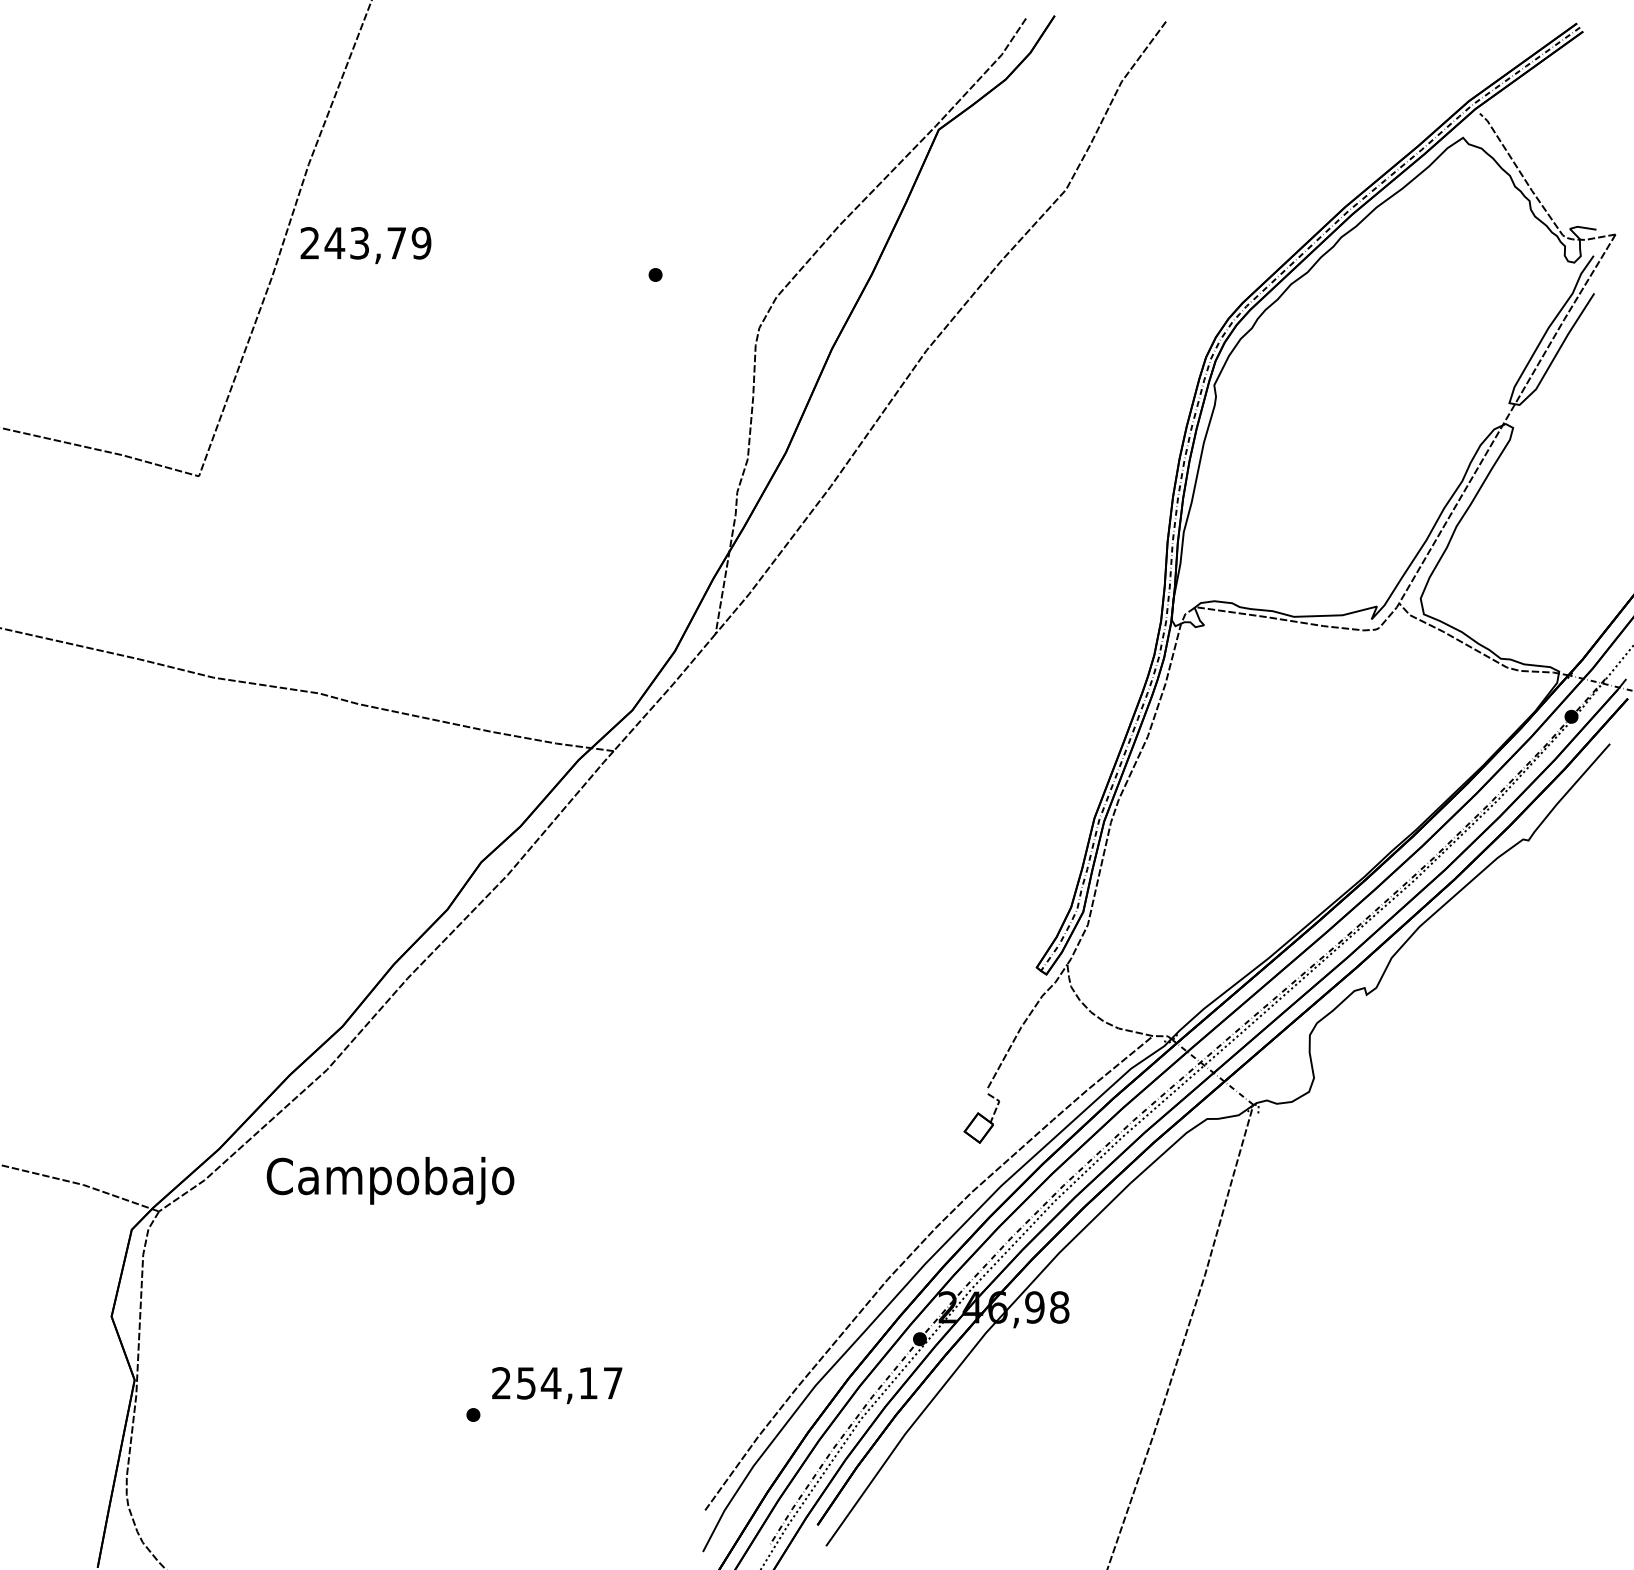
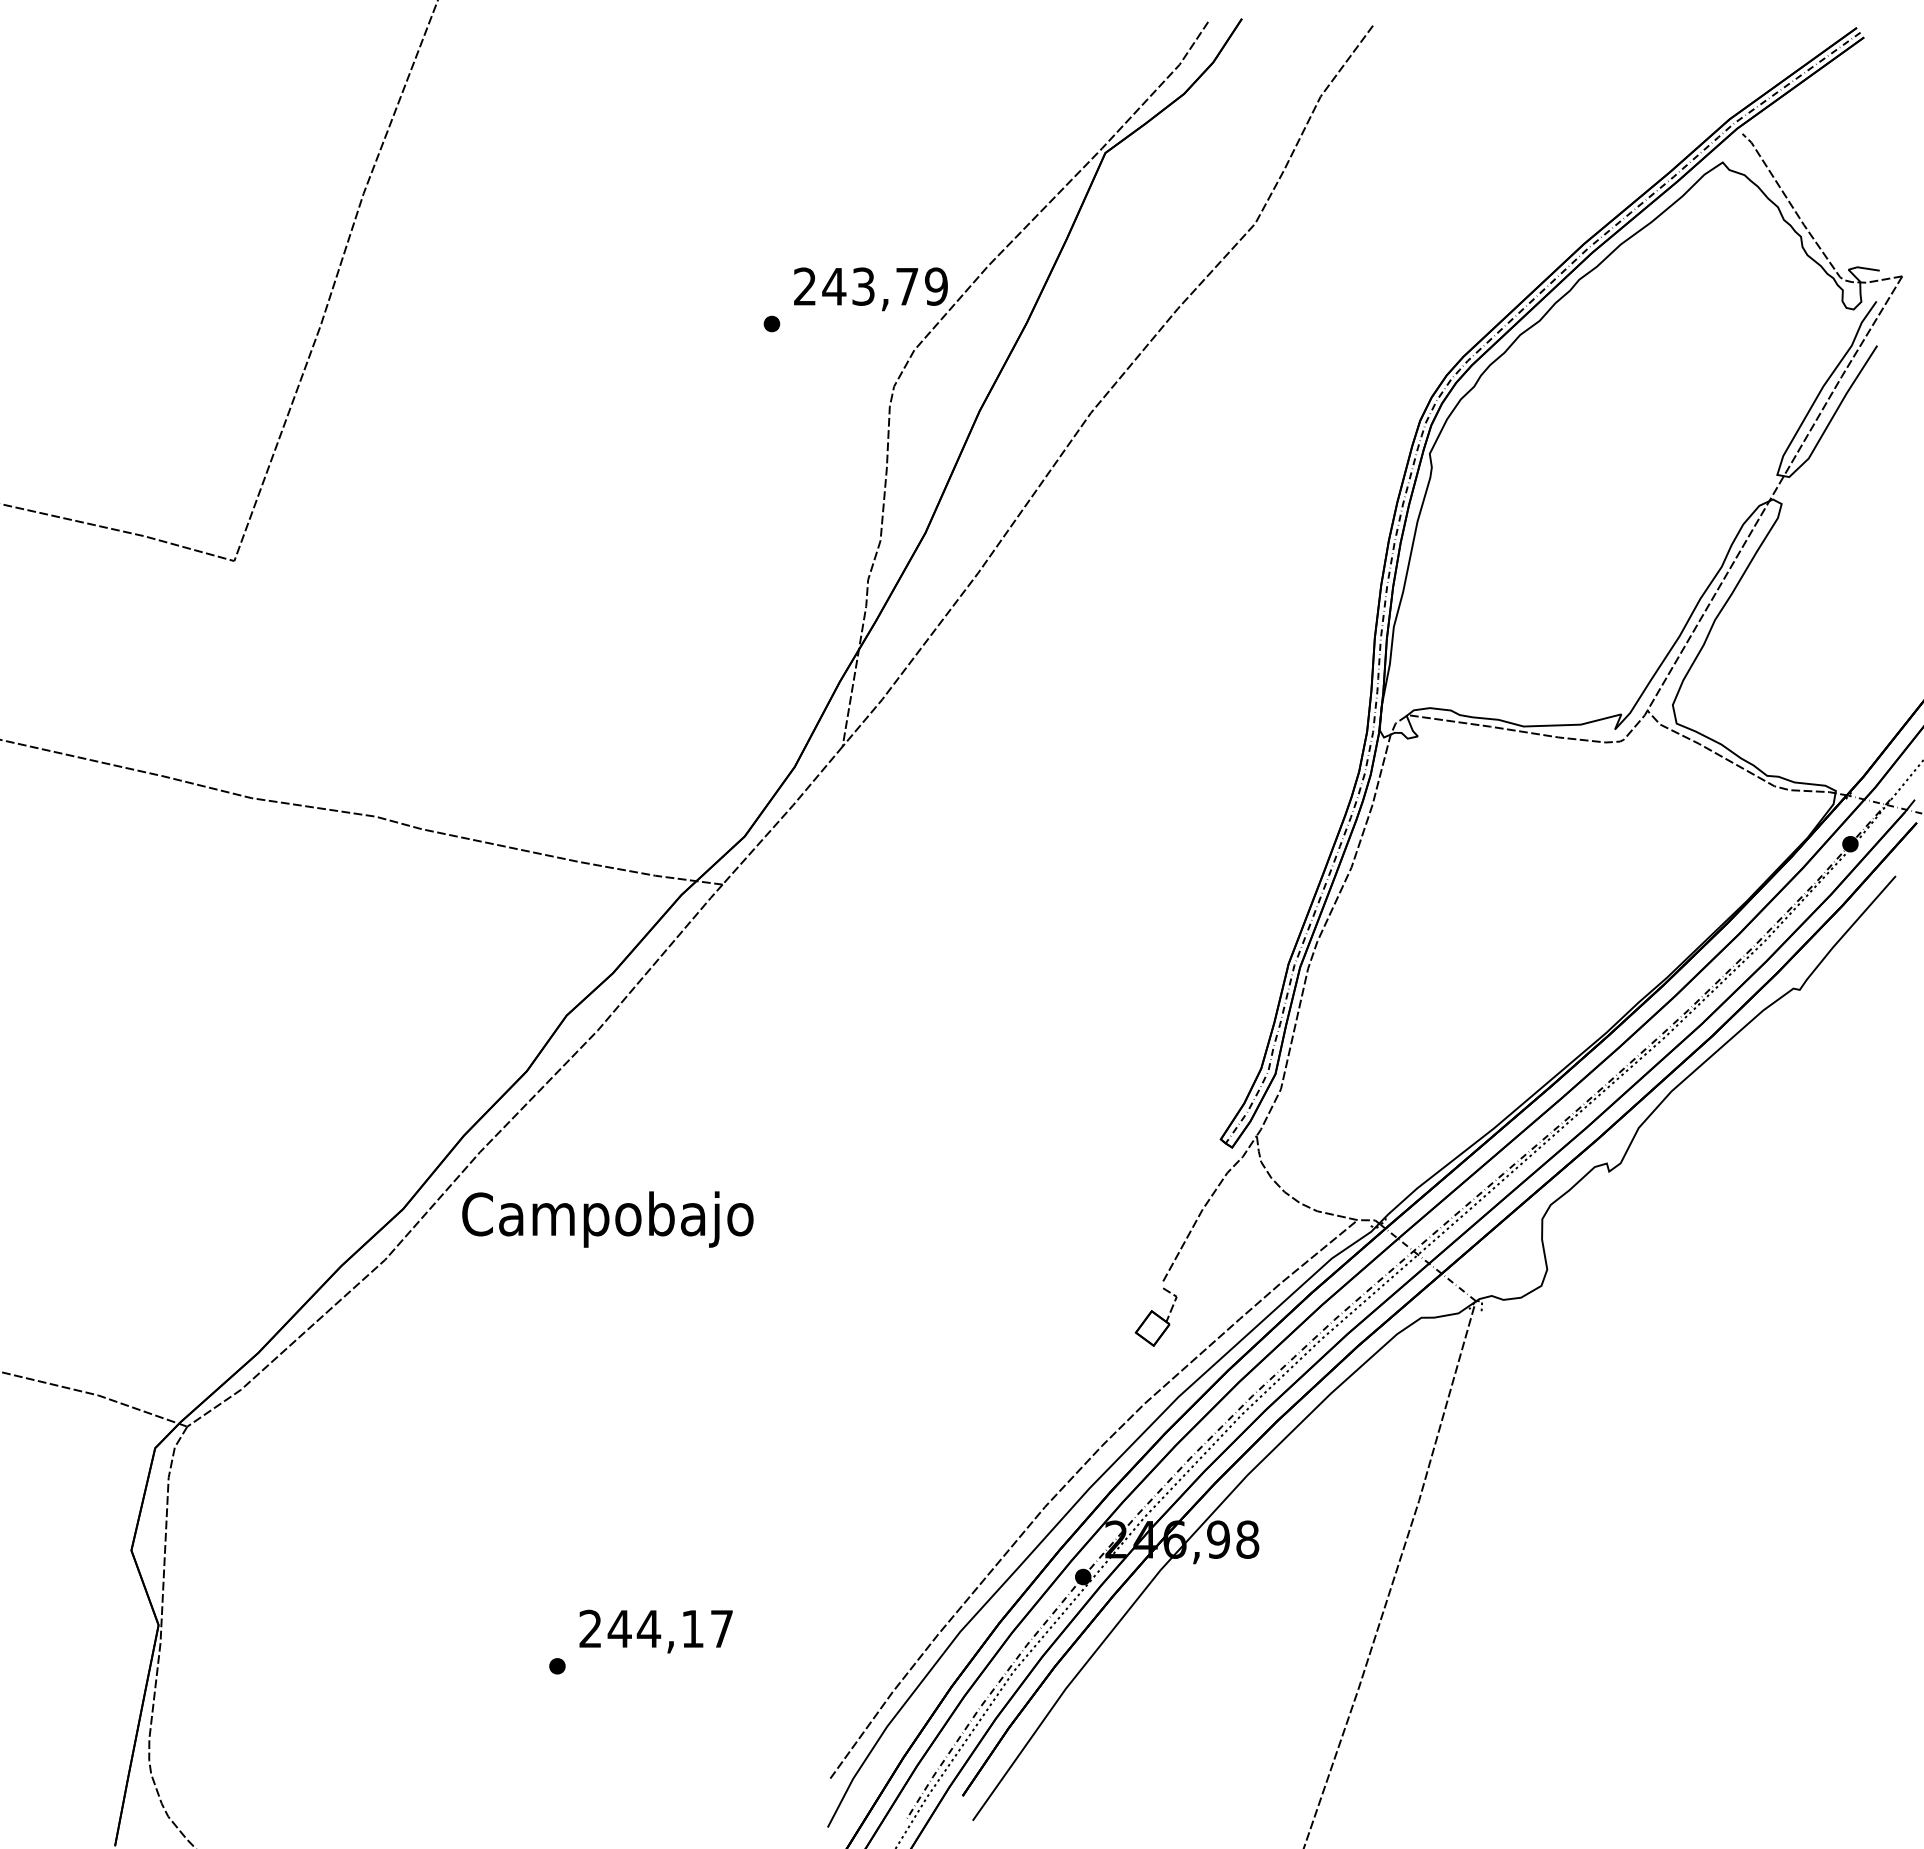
text: (365, 245) -> (870, 289), moved
text: (390, 1180) -> (607, 1219), moved
text: (526, 1383) -> (619, 1629), 254,17 -> 244,17

